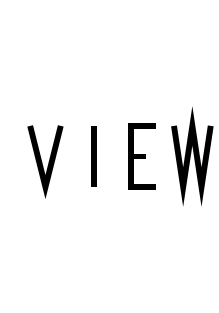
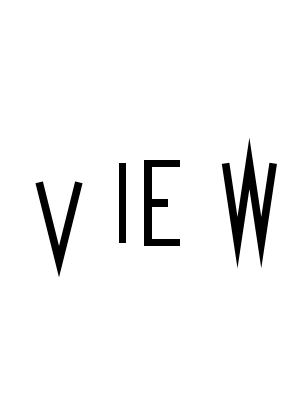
part: (141, 156) -> (161, 202), moved
line: (42, 163) -> (55, 230), moved

